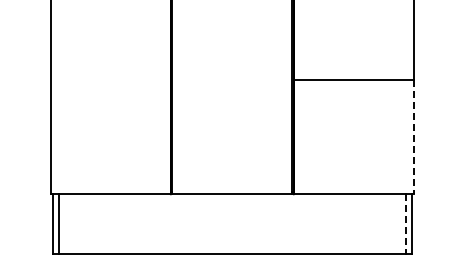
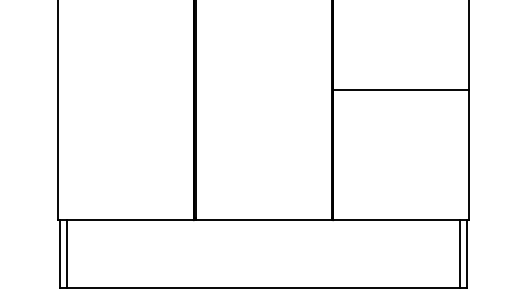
line: (414, 137) -> (469, 155), dashed -> solid
line: (405, 224) -> (459, 254), dashed -> solid

